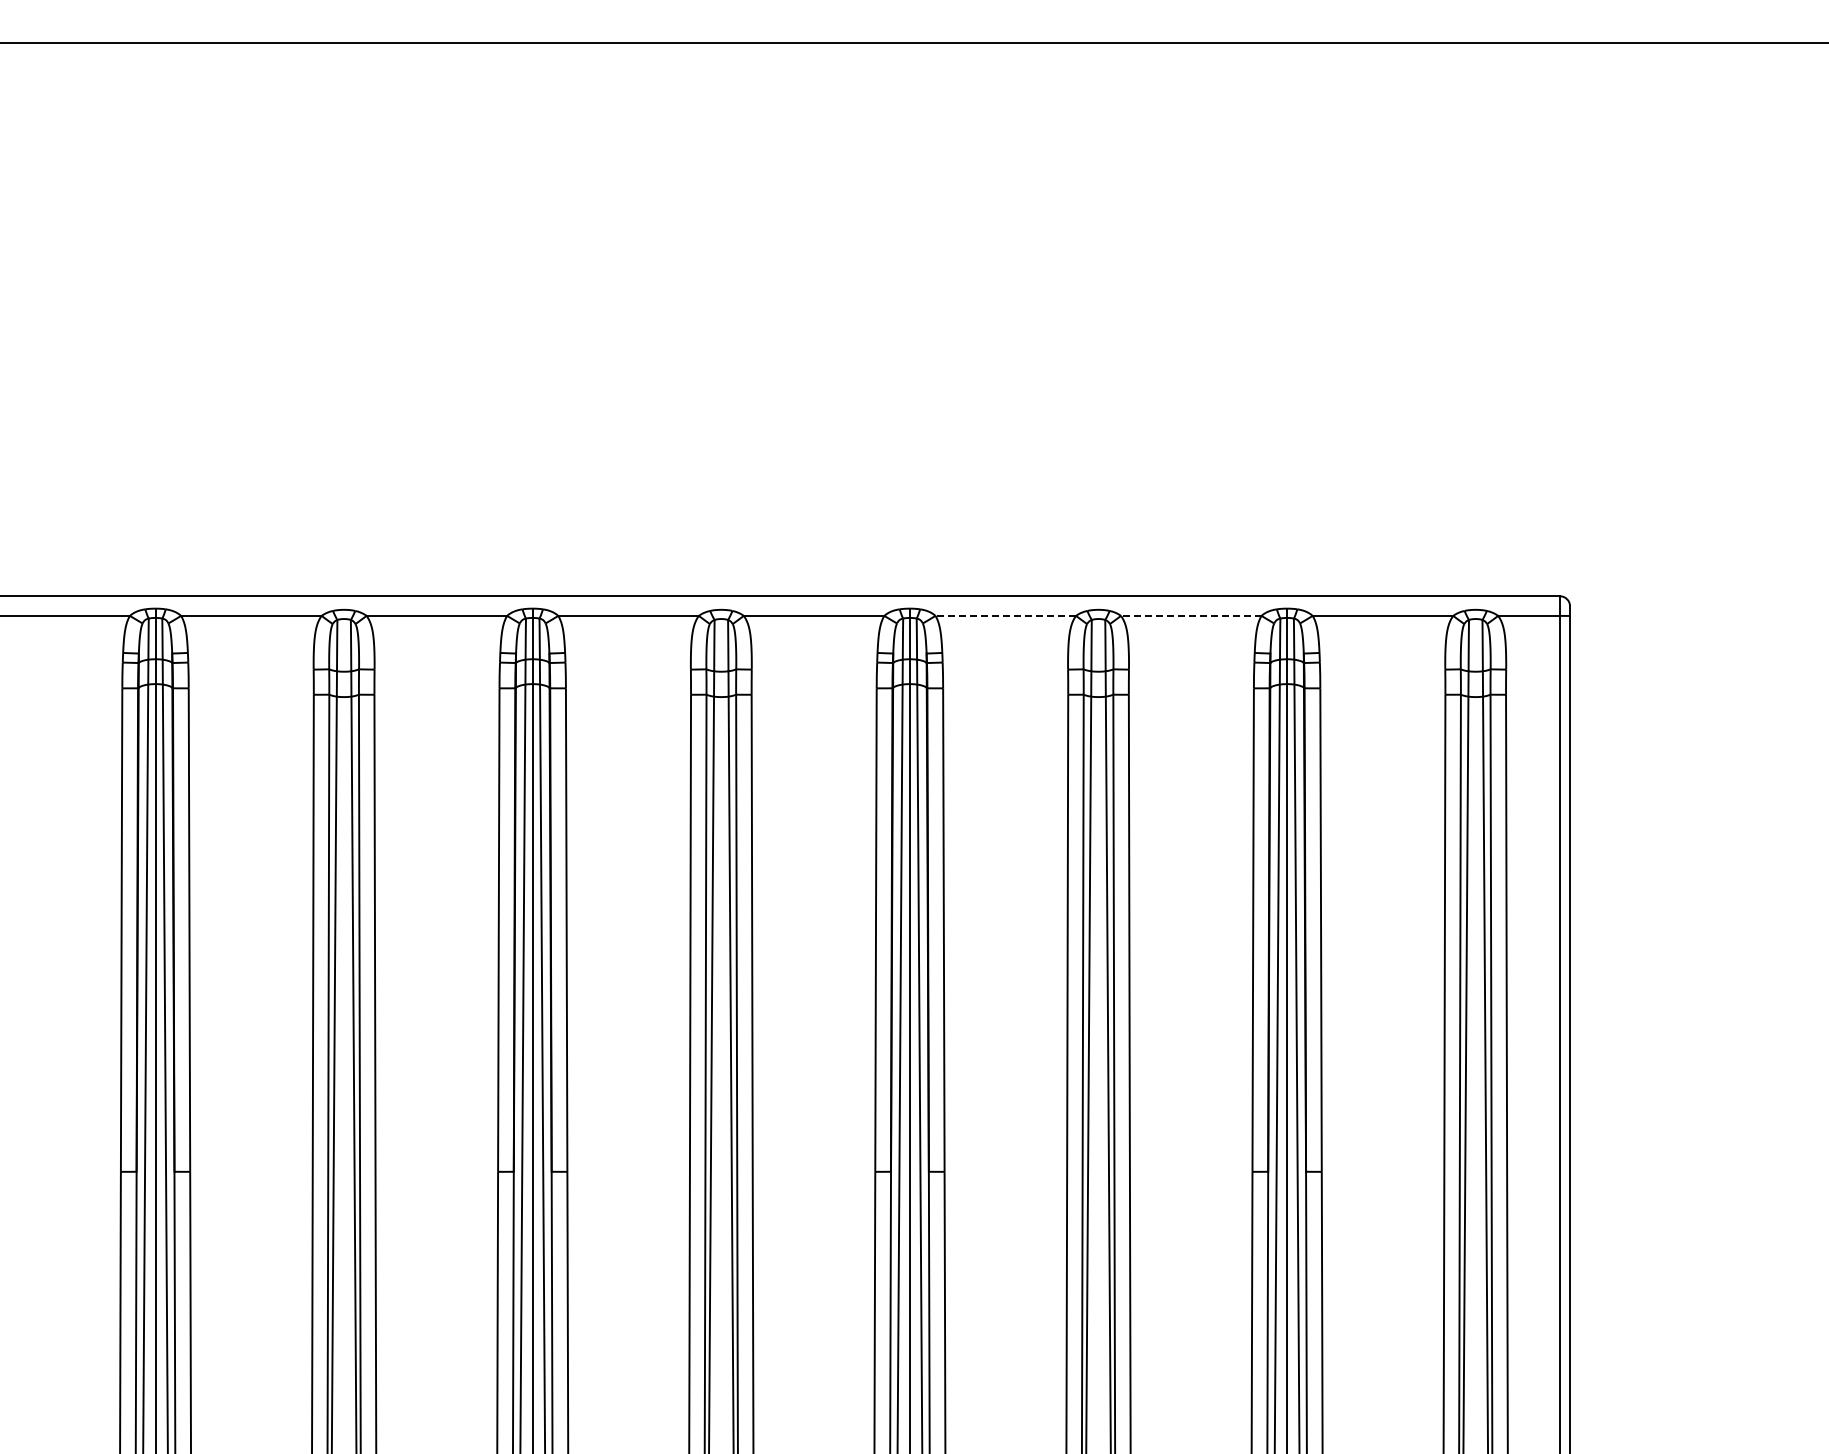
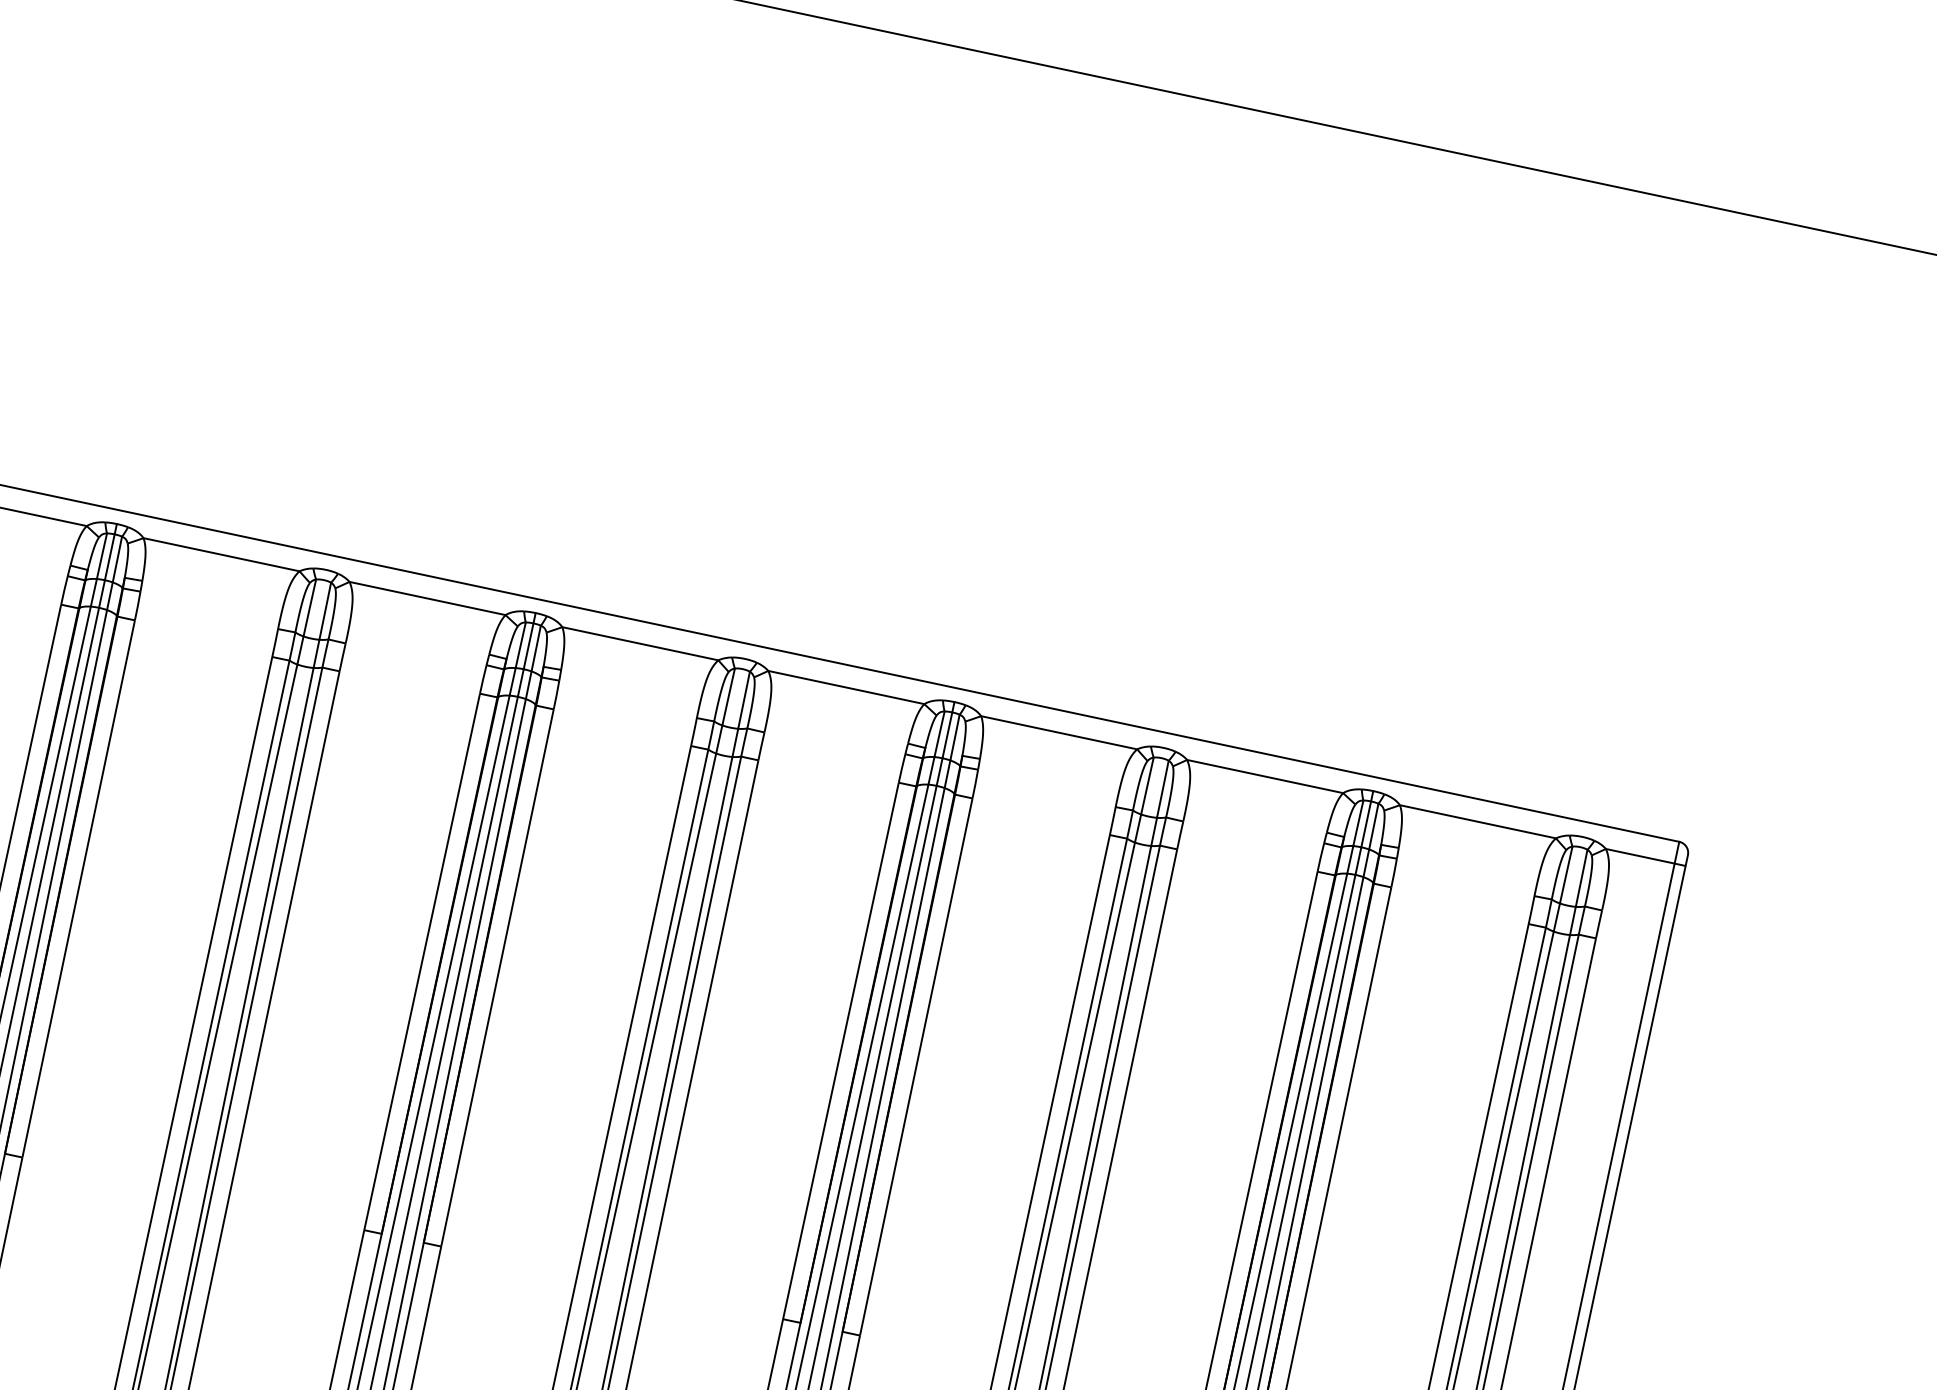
line: (1005, 615) -> (1058, 732), dashed -> solid
line: (1190, 615) -> (1264, 775), dashed -> solid

